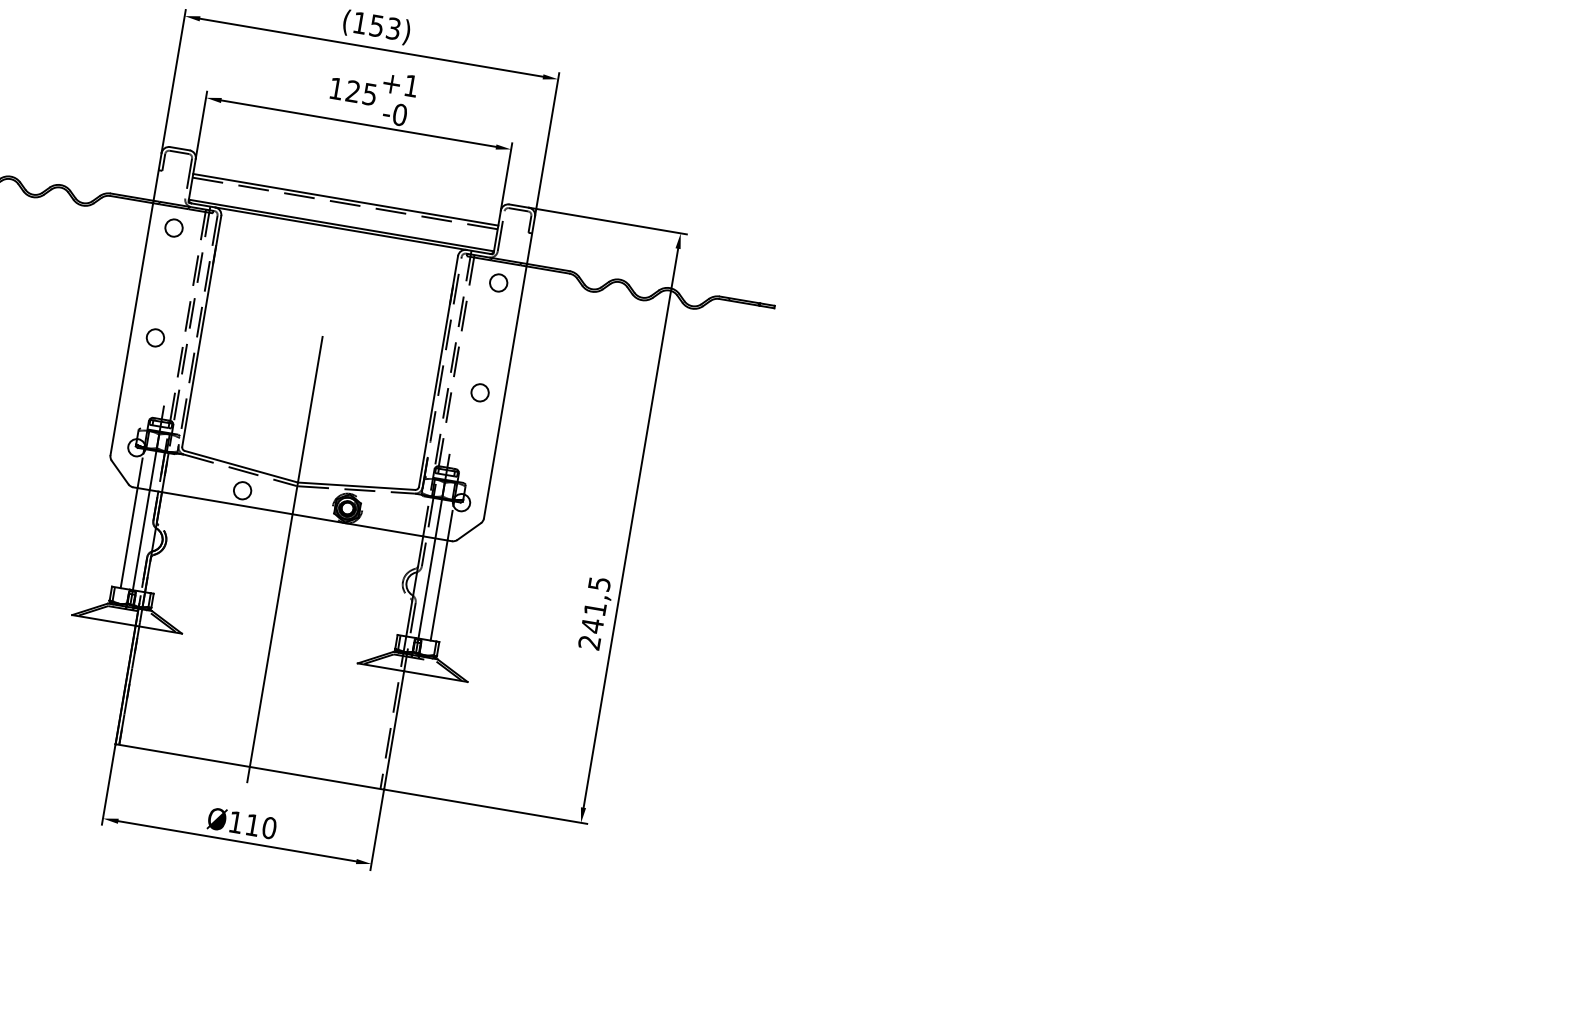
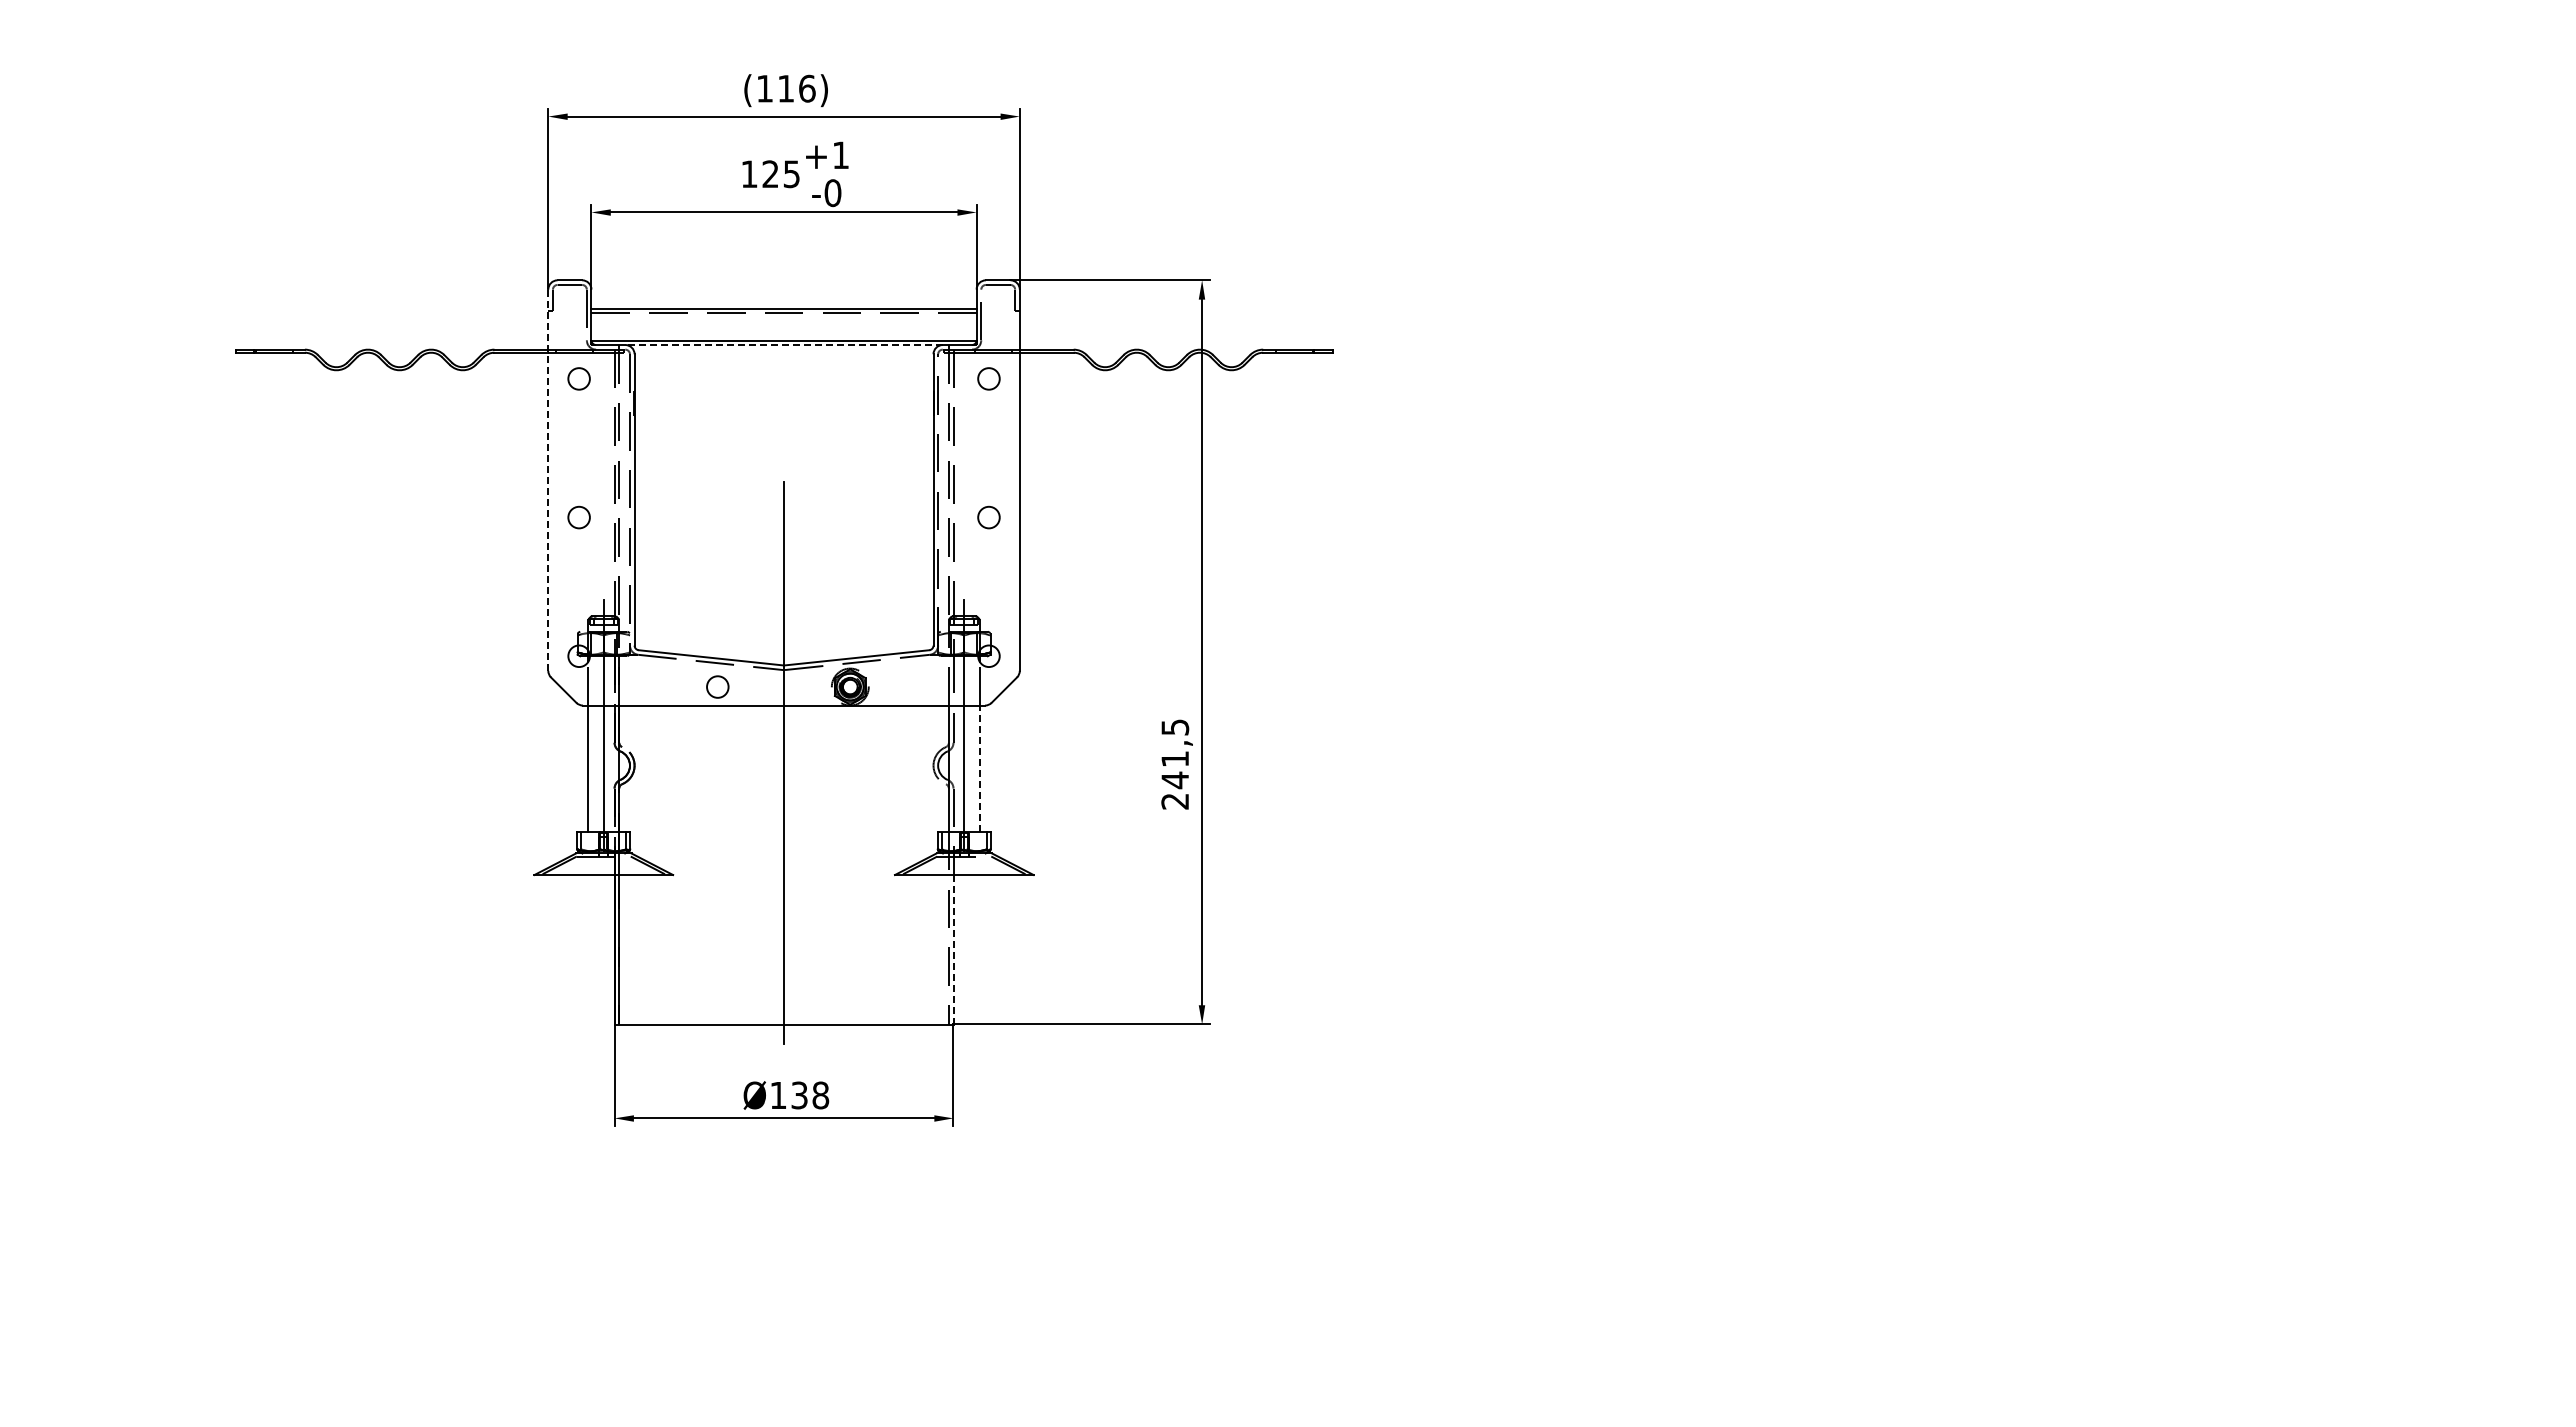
text: (385, 27) -> (796, 88), 153 -> 116
line: (341, 229) -> (784, 345), solid -> dashed
line: (136, 304) -> (548, 480), solid -> dashed
line: (438, 590) -> (979, 768), solid -> dashed
line: (394, 730) -> (953, 949), solid -> dashed
text: (261, 826) -> (810, 1095), 110 -> 138

